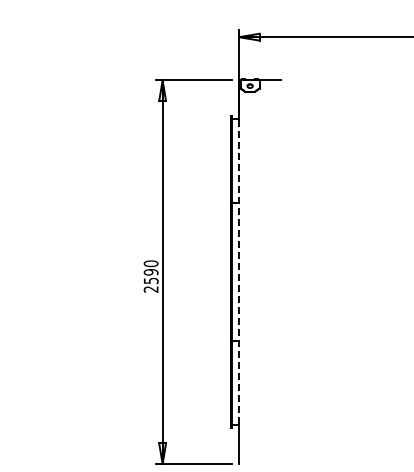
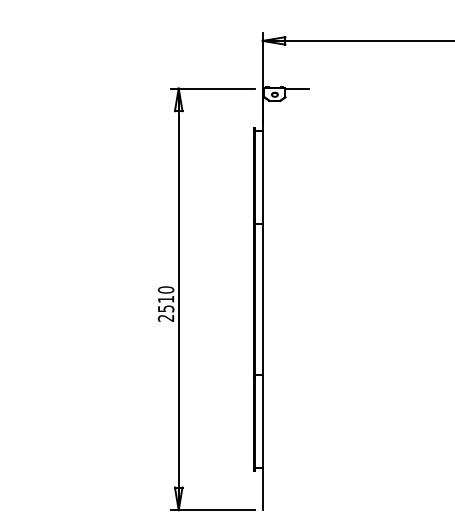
text: (150, 272) -> (165, 299), 2590 -> 2510
line: (239, 272) -> (263, 299), dashed -> solid

